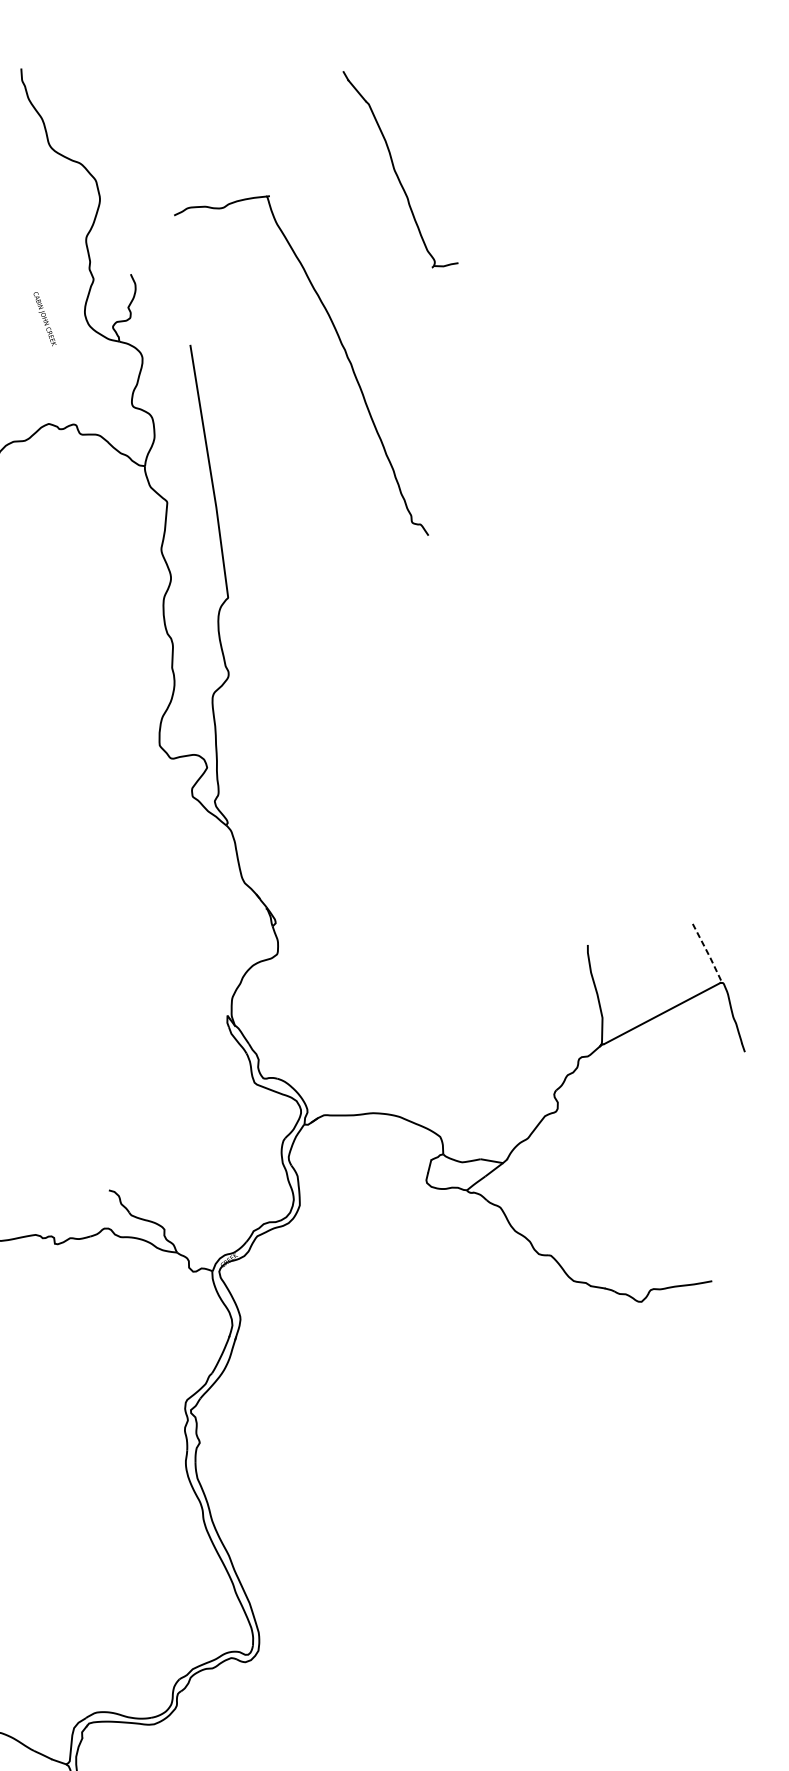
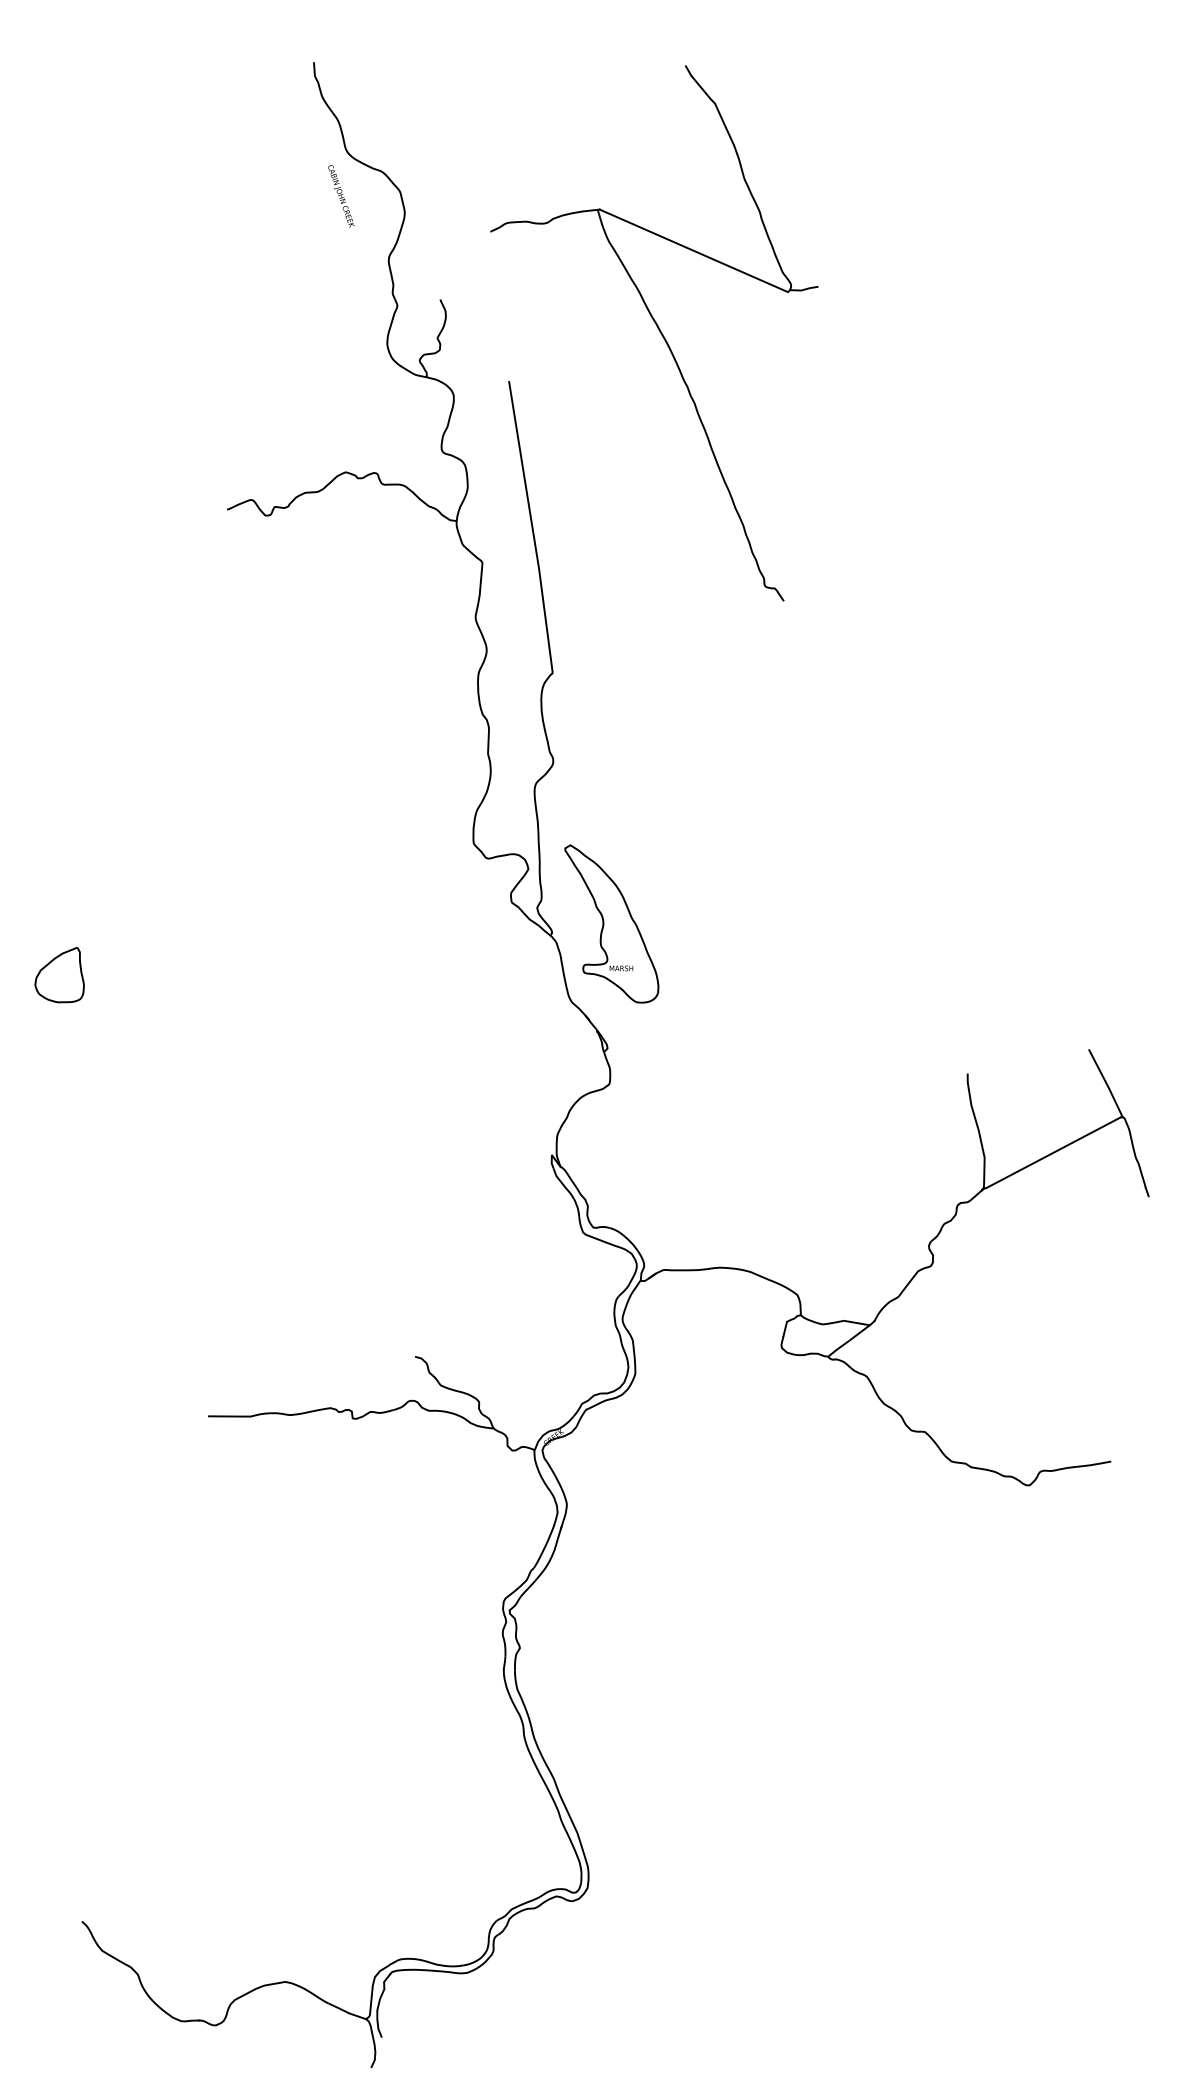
line: (350, 231) -> (693, 250), added
text: (45, 319) -> (341, 196), moved
part: (279, 814) -> (611, 923), added
line: (708, 954) -> (1106, 1084), dashed -> solid

